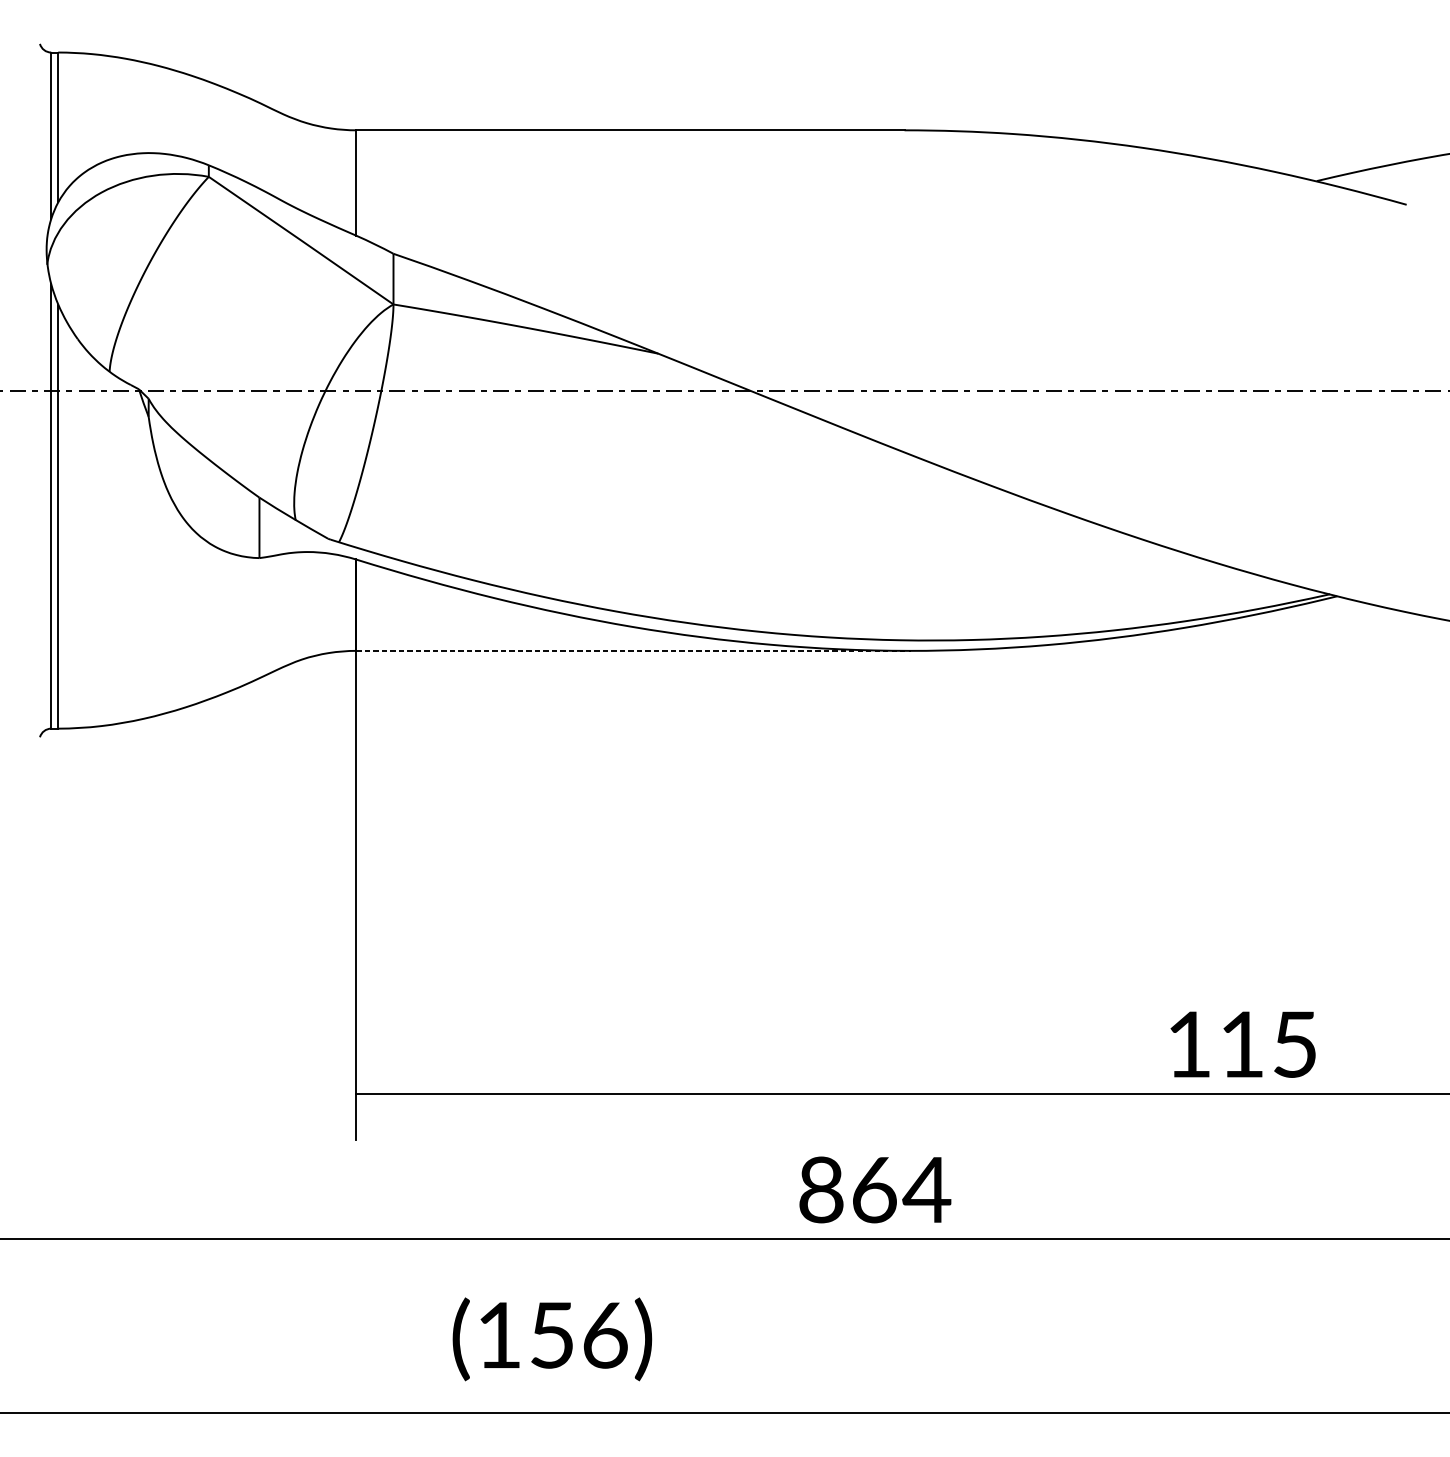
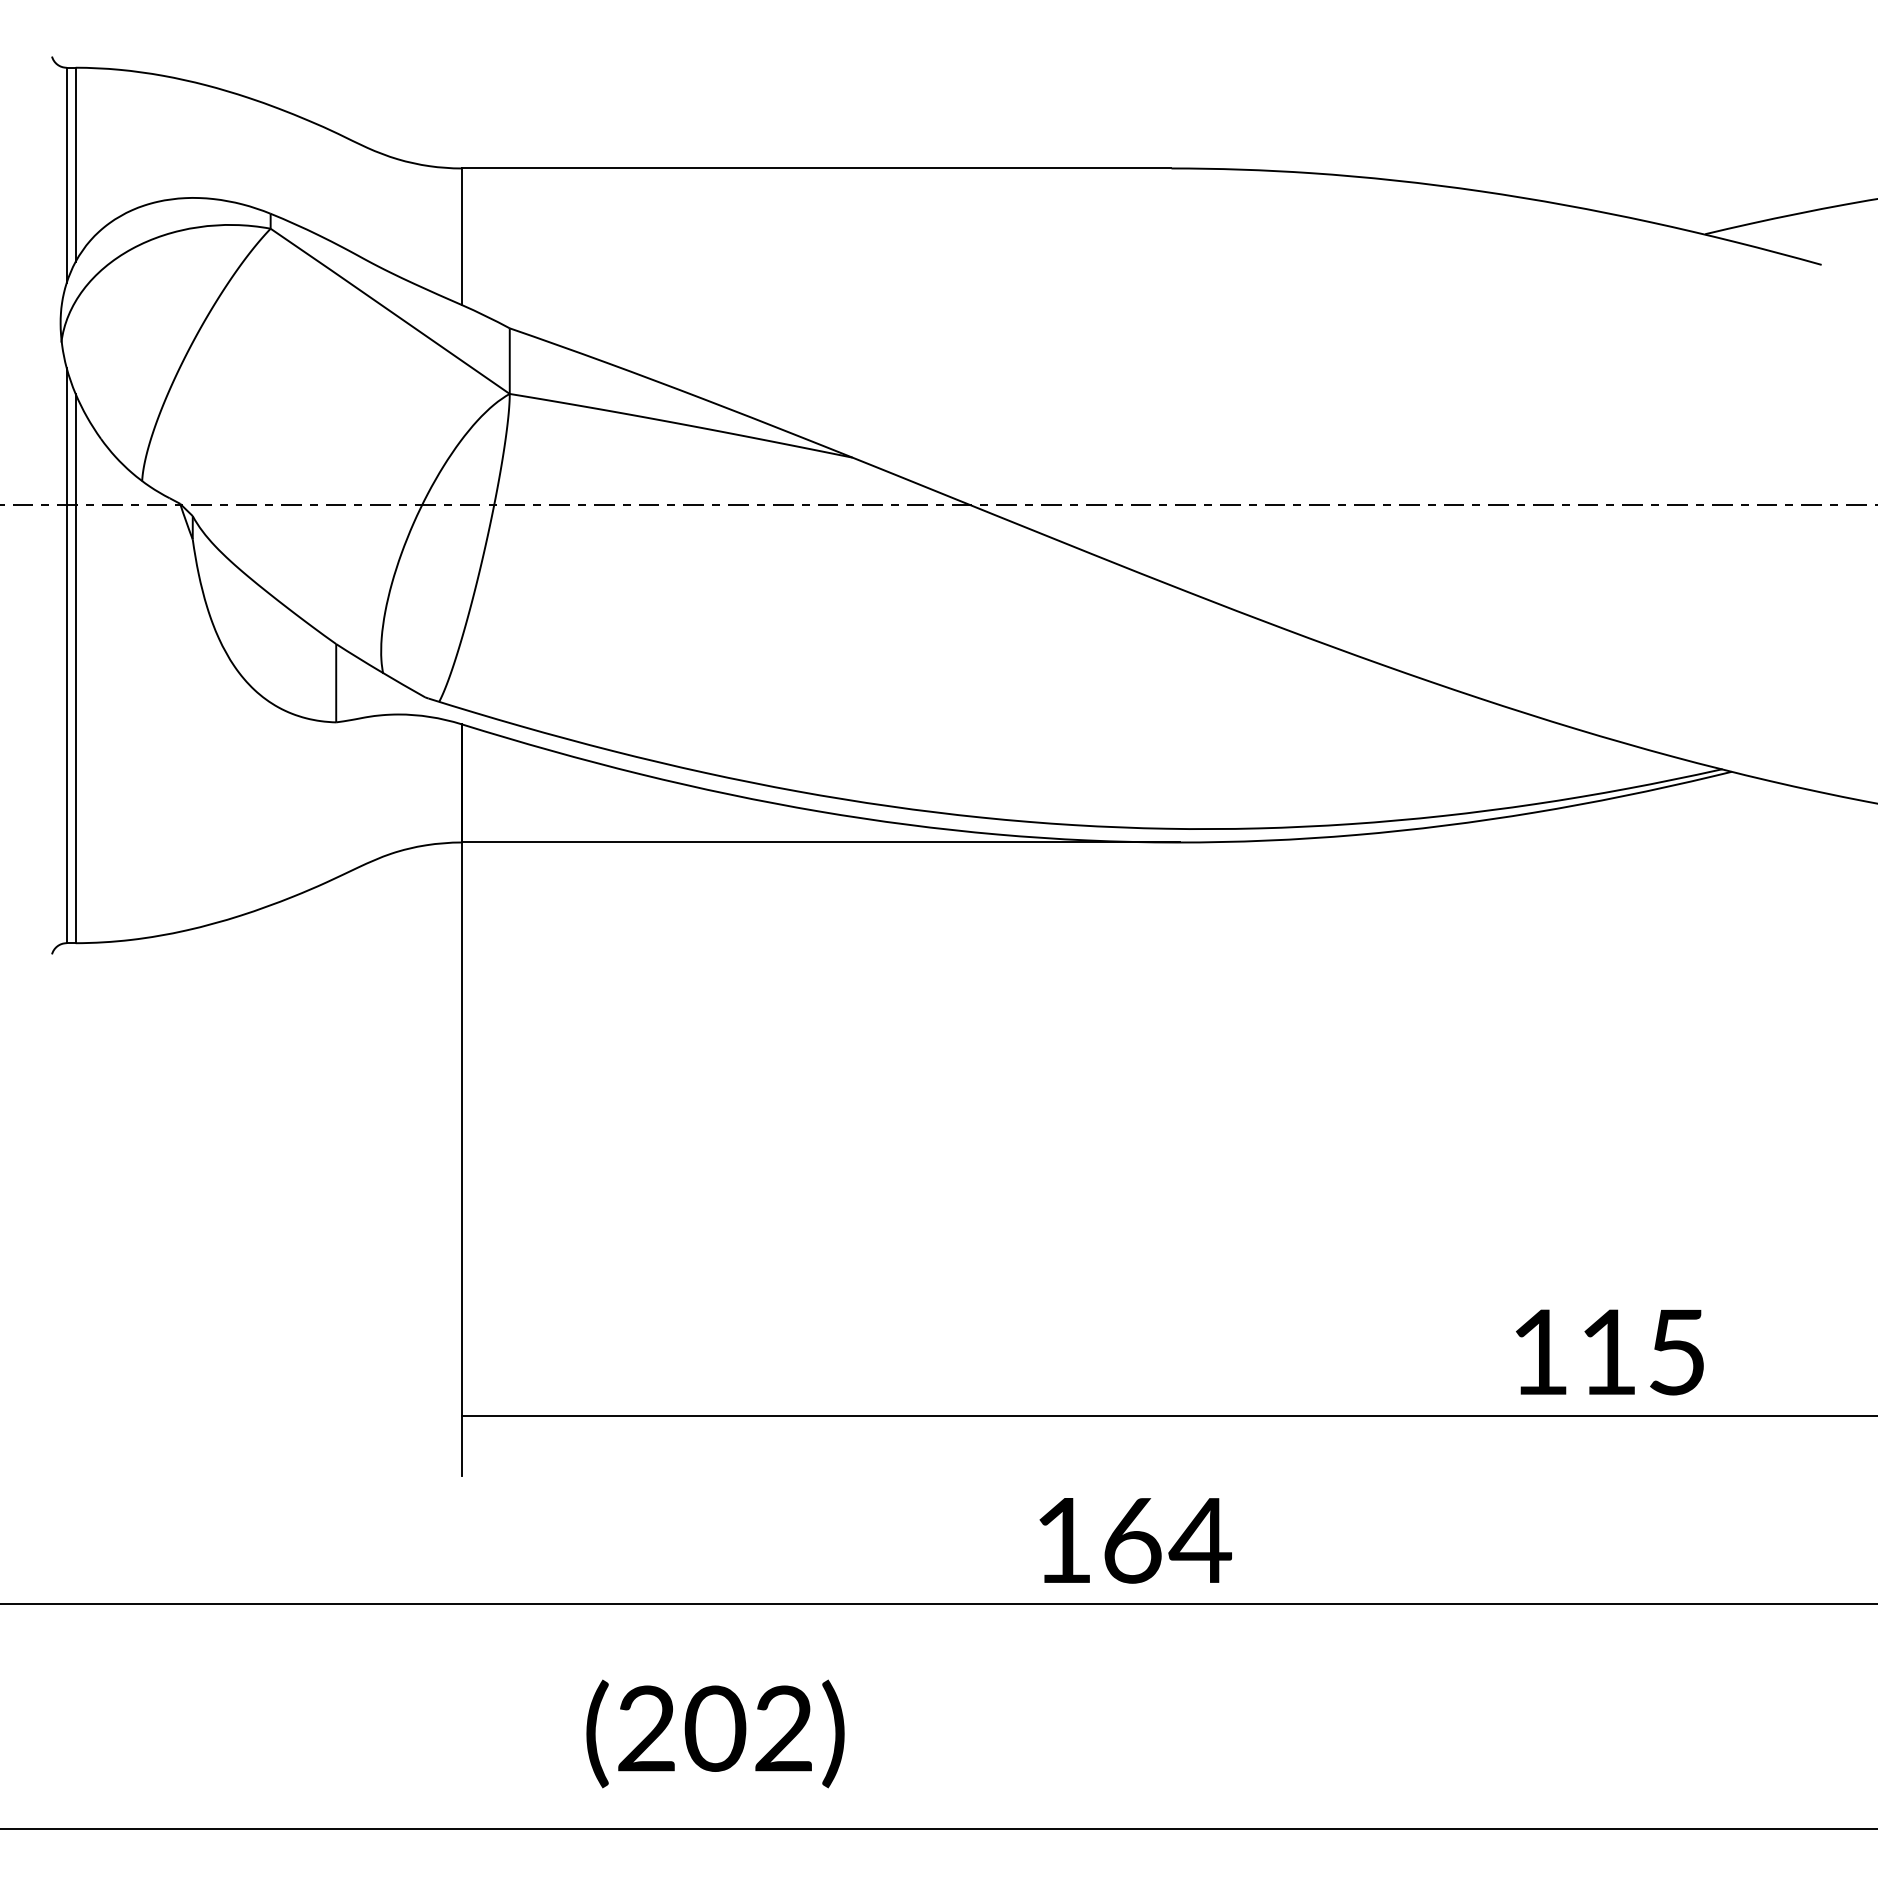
line: (634, 650) -> (821, 842), dashed -> solid
text: (821, 1189) -> (1063, 1540), 864 -> 164
text: (552, 1335) -> (715, 1728), (156) -> (202)

